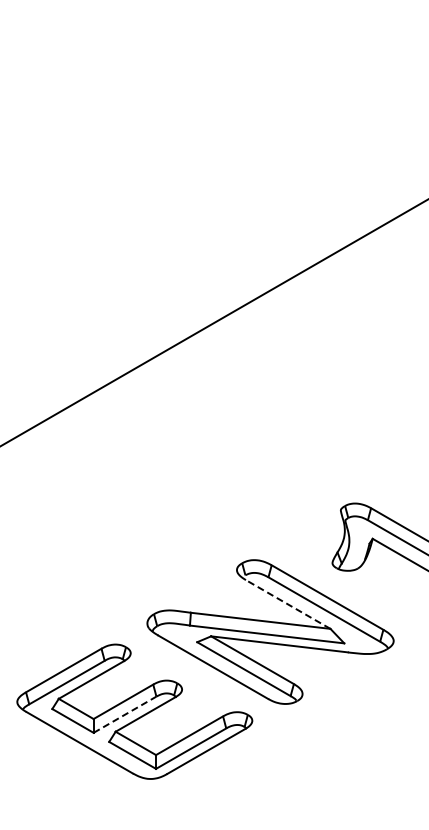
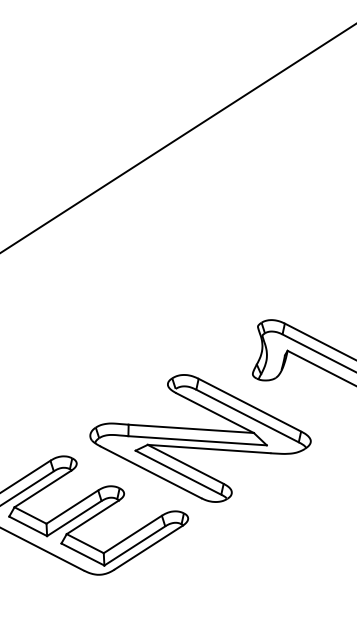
line: (288, 604) -> (215, 413), dashed -> solid
line: (125, 714) -> (74, 518), dashed -> solid

